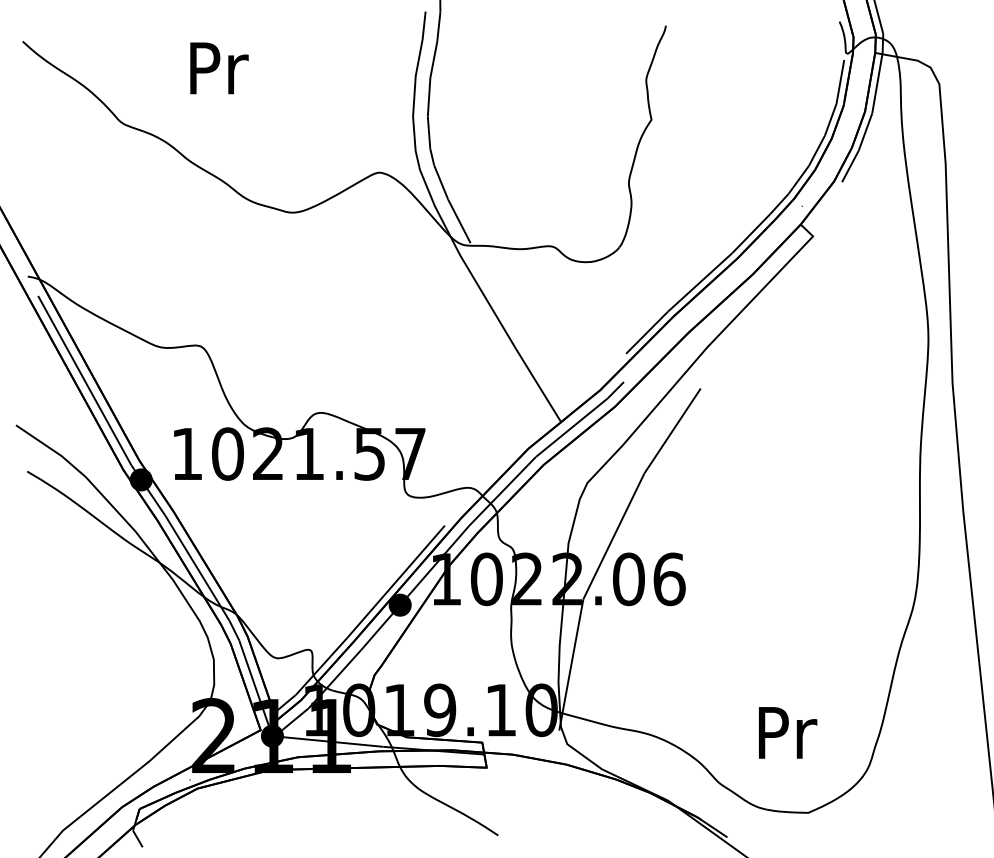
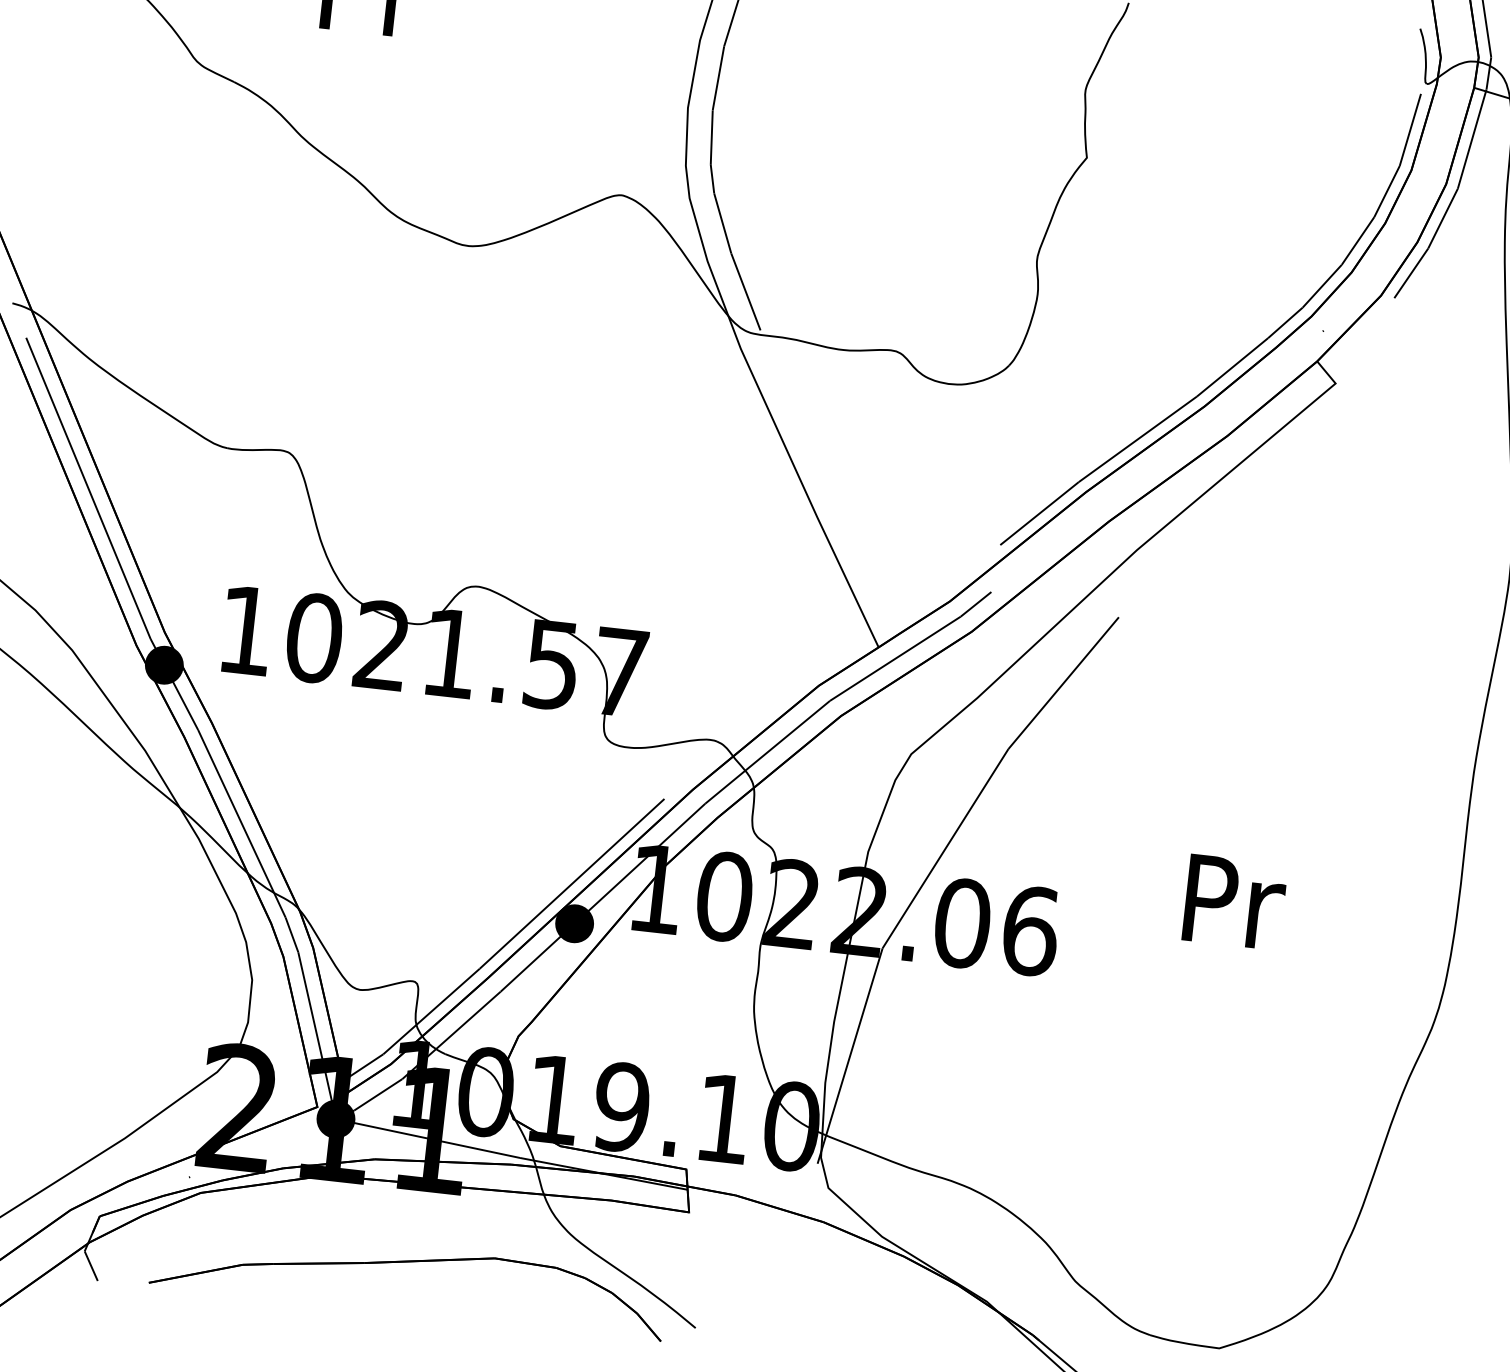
text: (788, 732) -> (1235, 901), moved
part: (325, 816) -> (409, 1263), added

